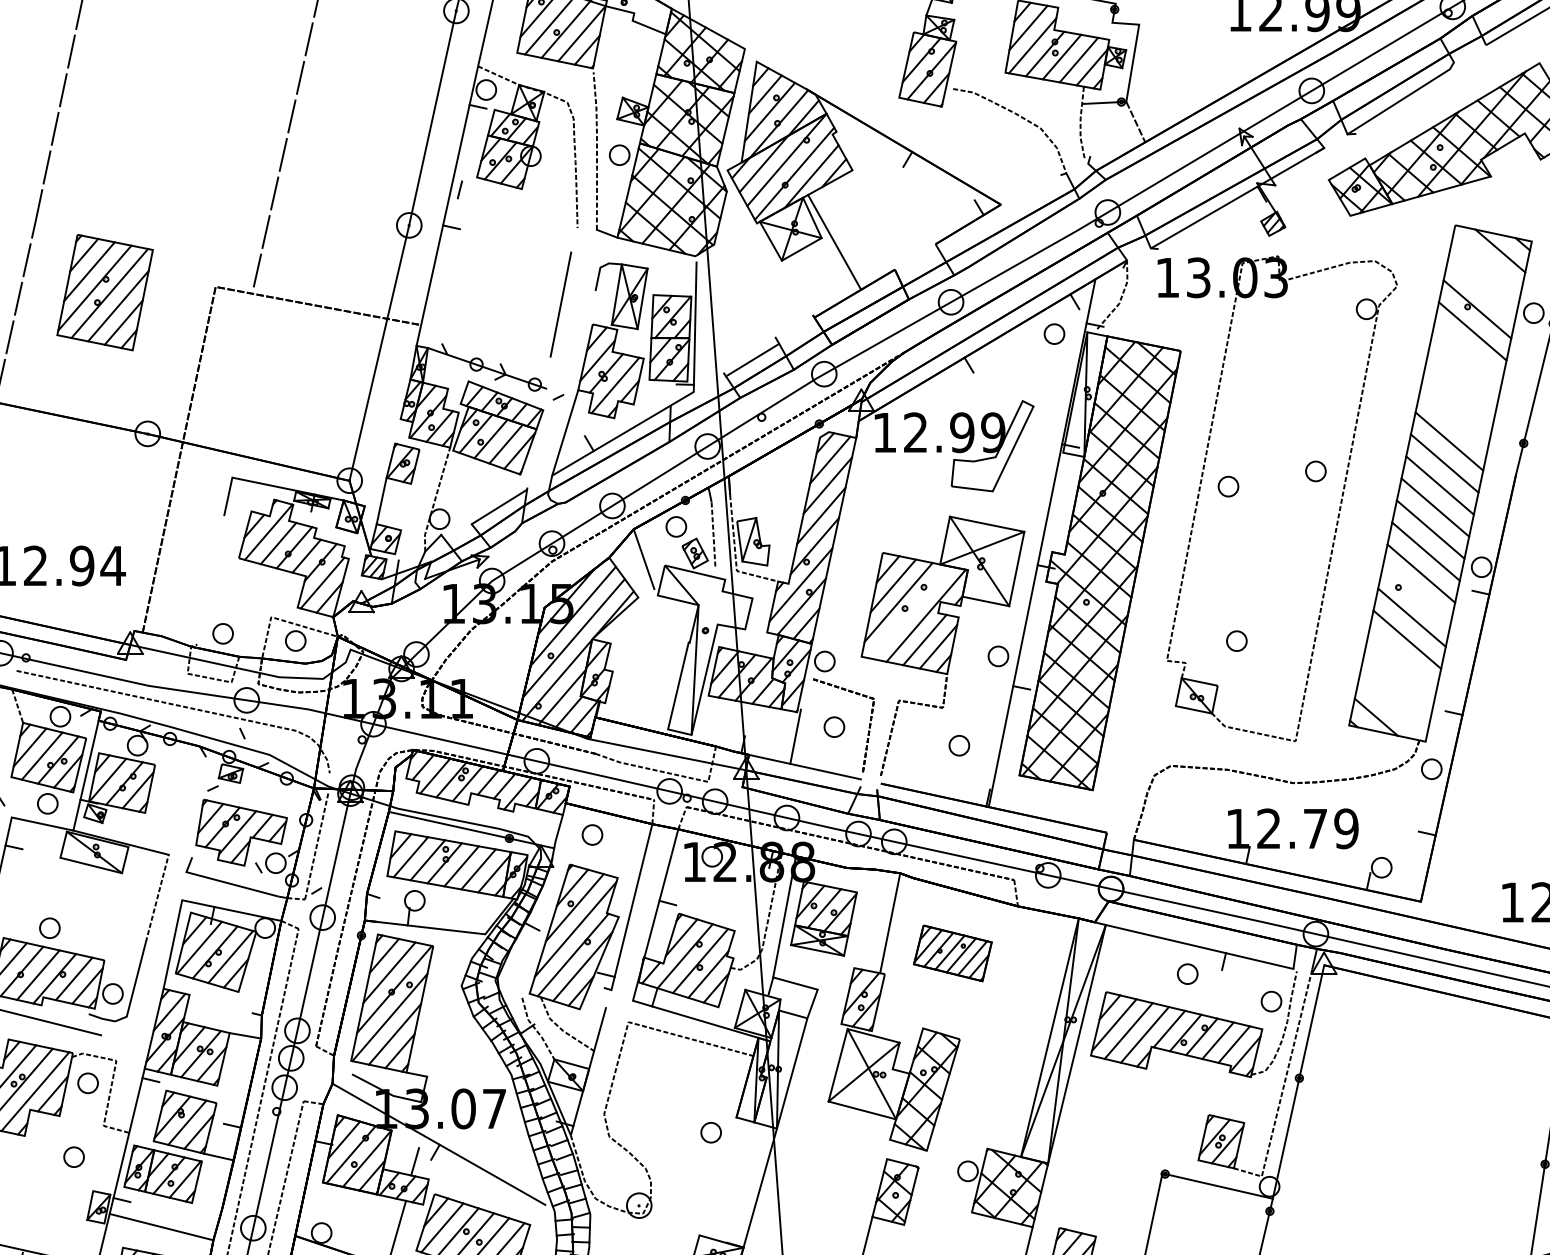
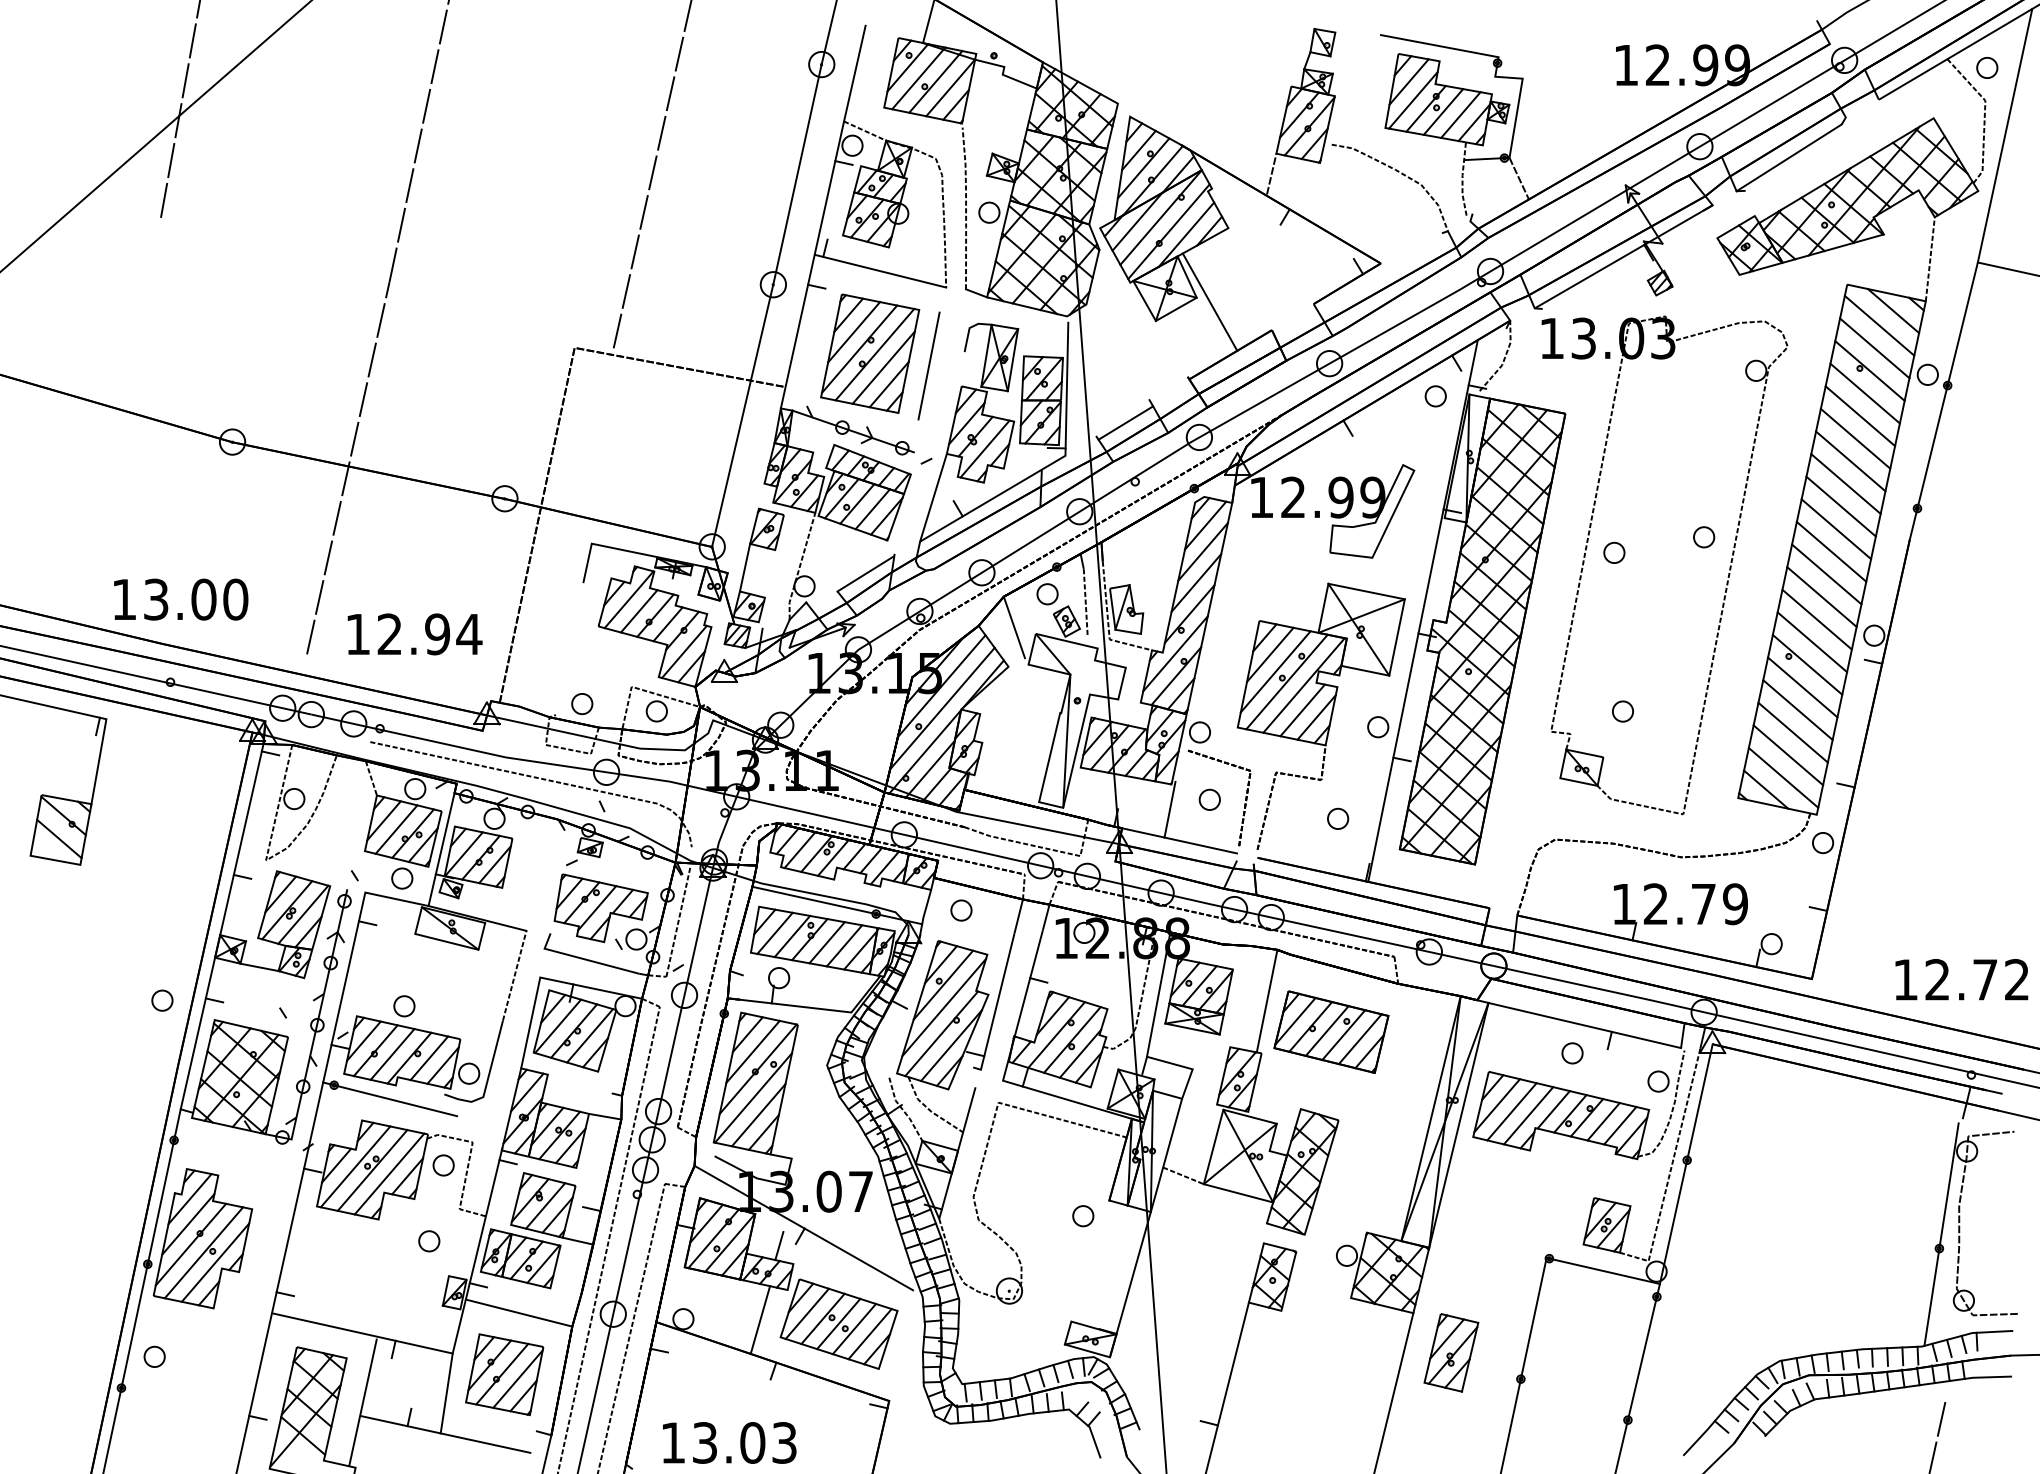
line: (894, 117) -> (1271, 173), added
line: (1535, 200) -> (1929, 259), added
line: (513, 212) -> (880, 271), added
line: (1486, 265) -> (1879, 325), added
line: (1481, 287) -> (1874, 348), added
part: (105, 292) -> (870, 353), moved
line: (1468, 353) -> (1860, 416), added
line: (1463, 375) -> (1855, 438), added
line: (1458, 397) -> (1850, 461), added
line: (1453, 419) -> (1845, 483), added
line: (1416, 595) -> (1807, 664), added
line: (909, 611) -> (1286, 681), added
line: (1401, 661) -> (1792, 732), added
line: (1398, 683) -> (1788, 755), added
line: (1393, 705) -> (1783, 777), added
part: (952, 952) -> (1331, 1031), size x1.43
line: (808, 1093) -> (1183, 1175), added

